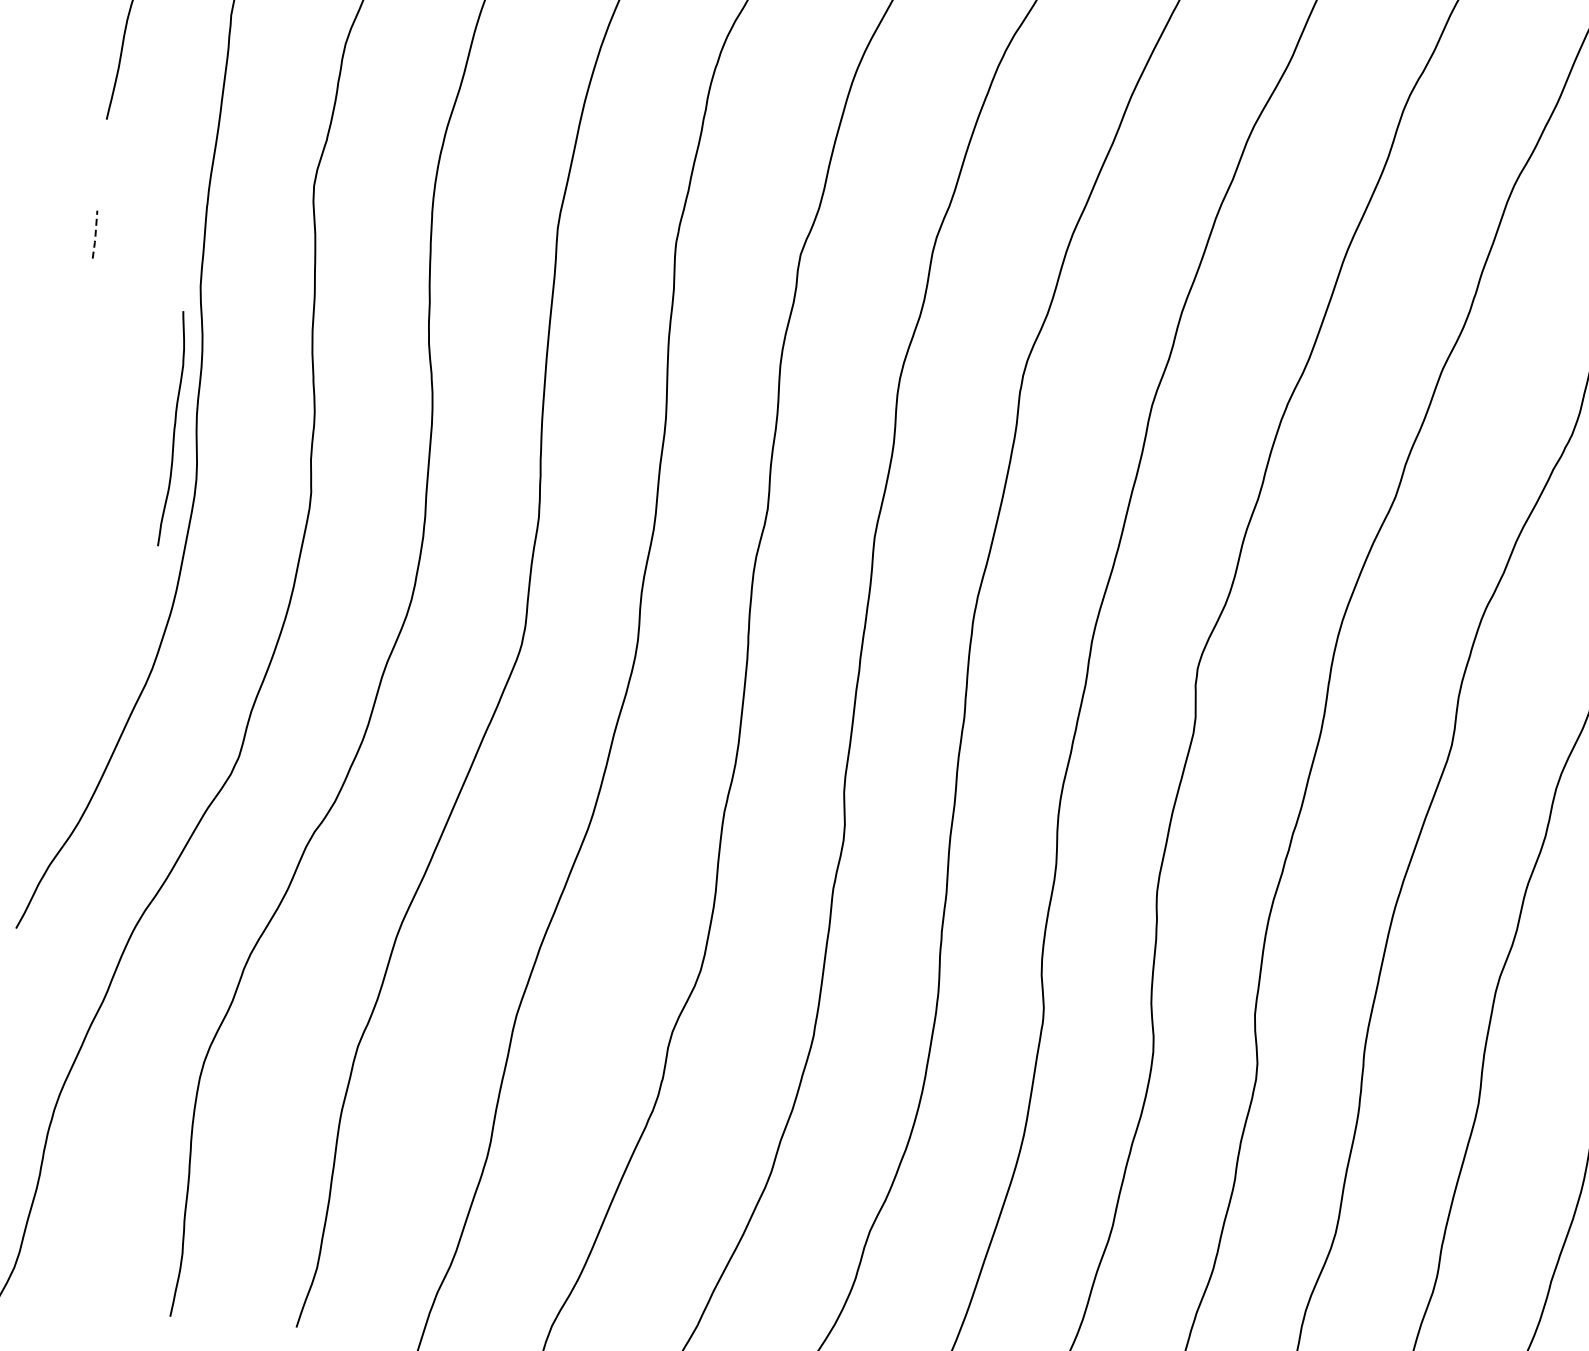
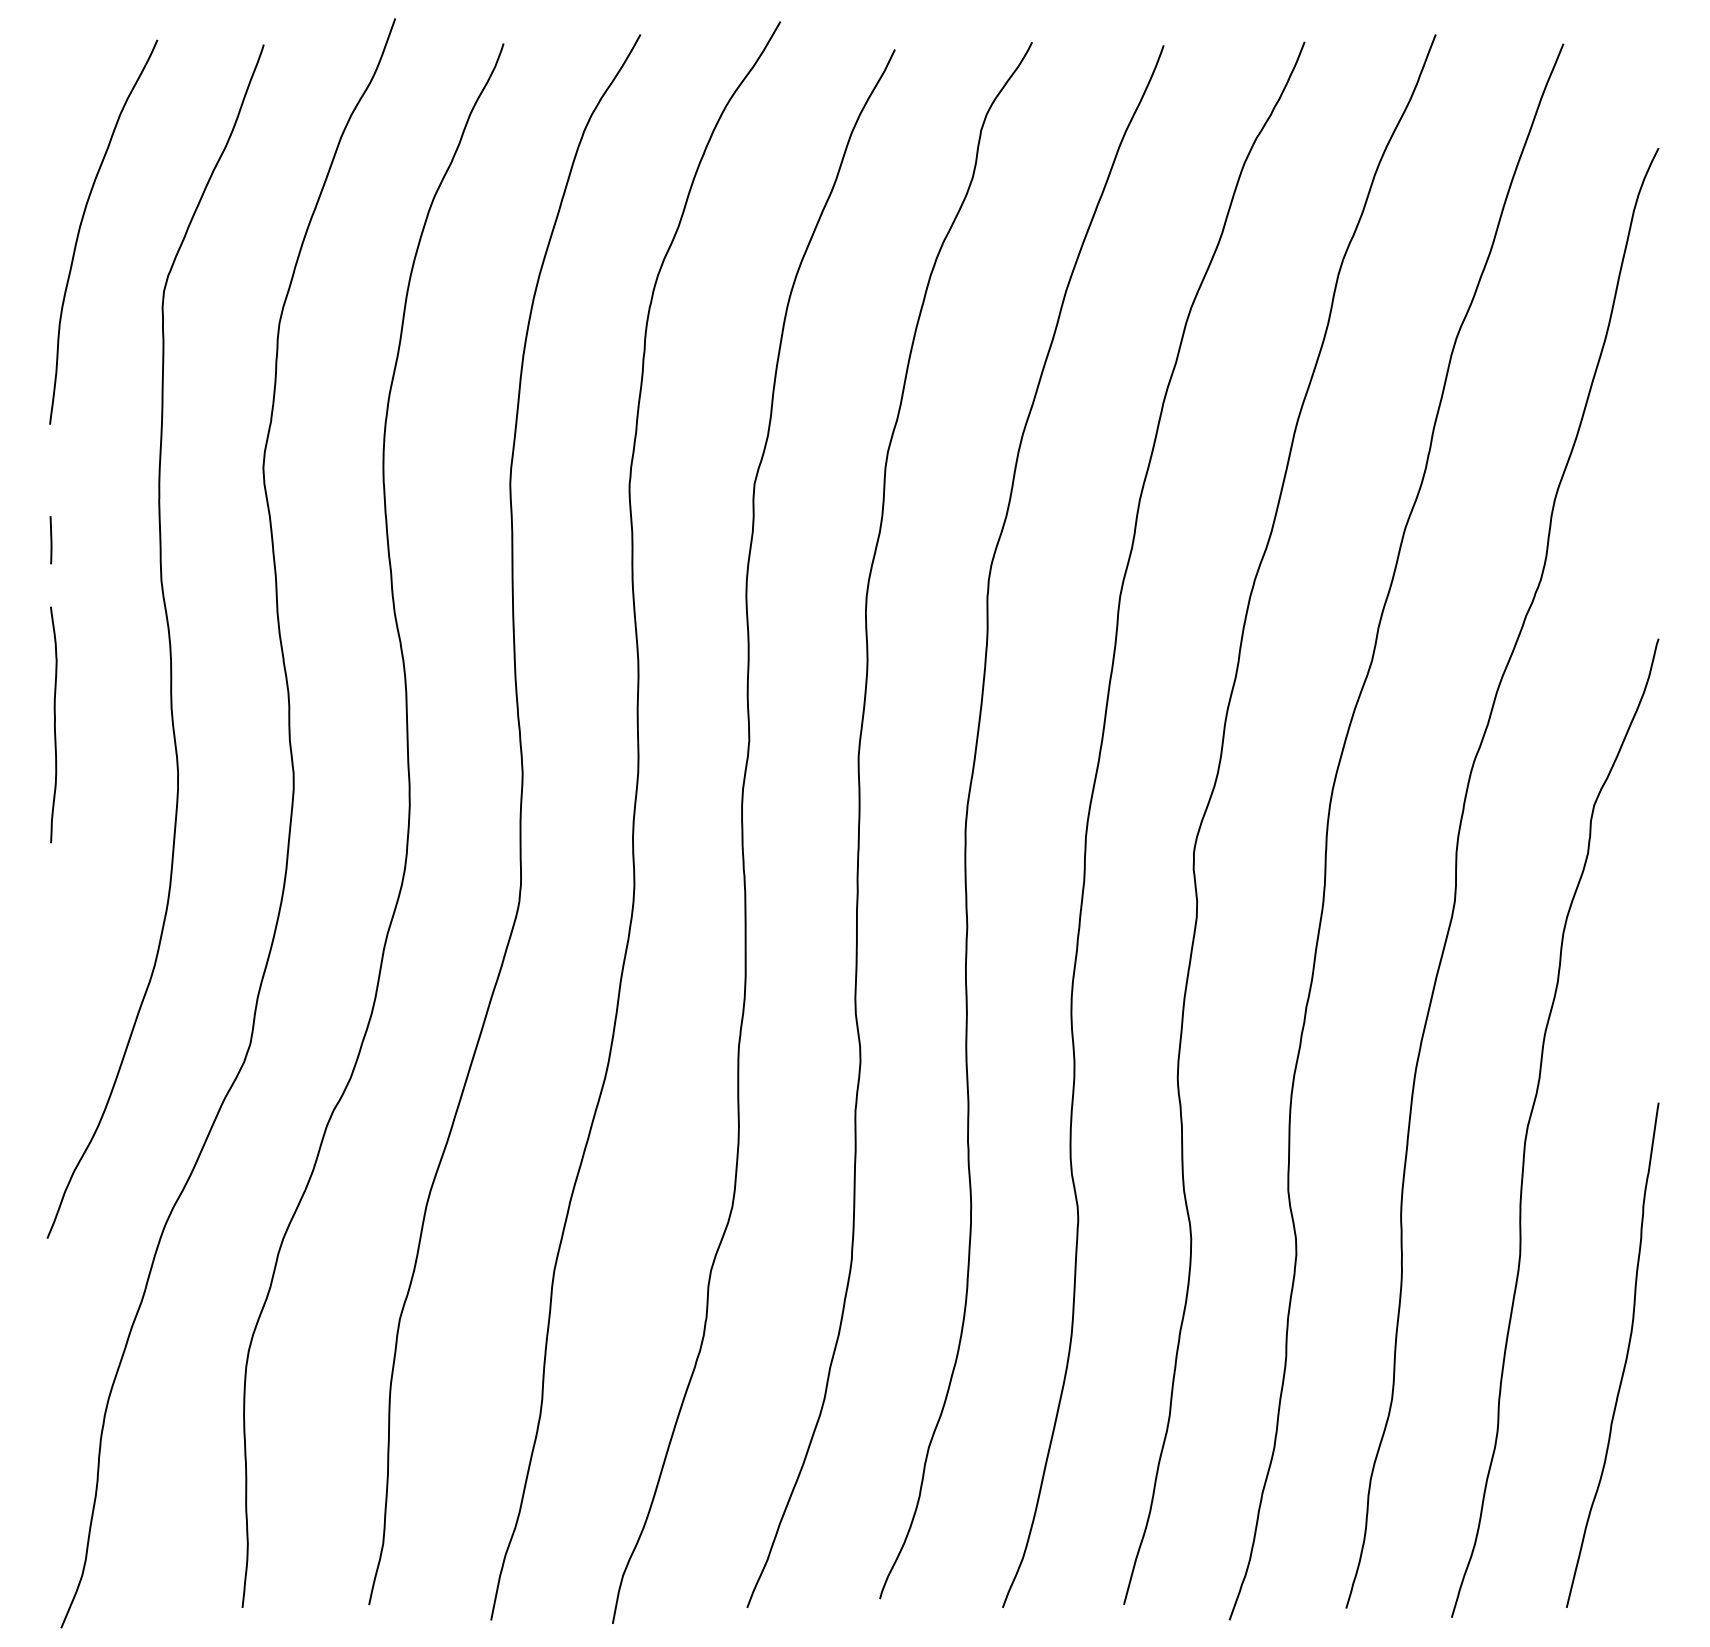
line: (95, 235) -> (51, 541), dashed -> solid
curve: (174, 428) -> (54, 724), moved

